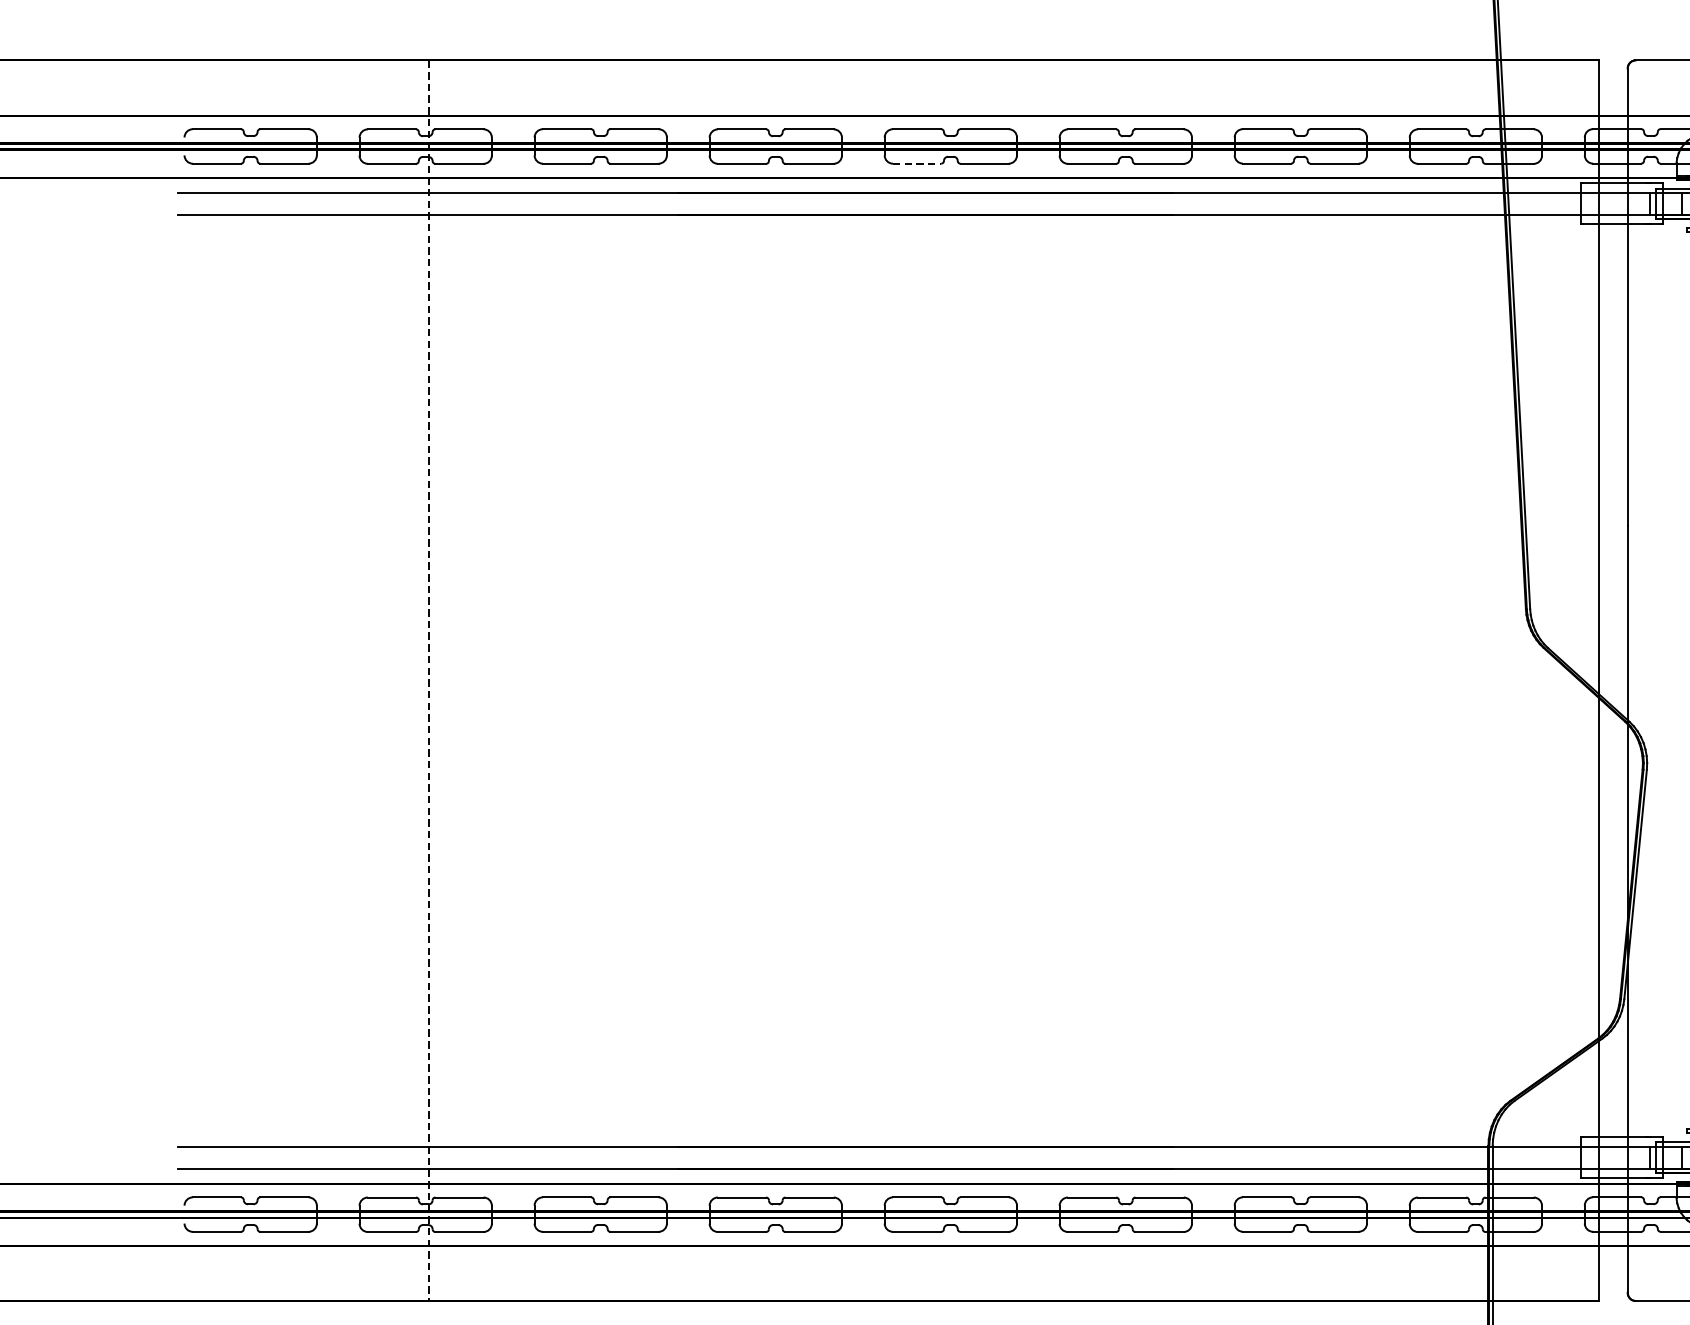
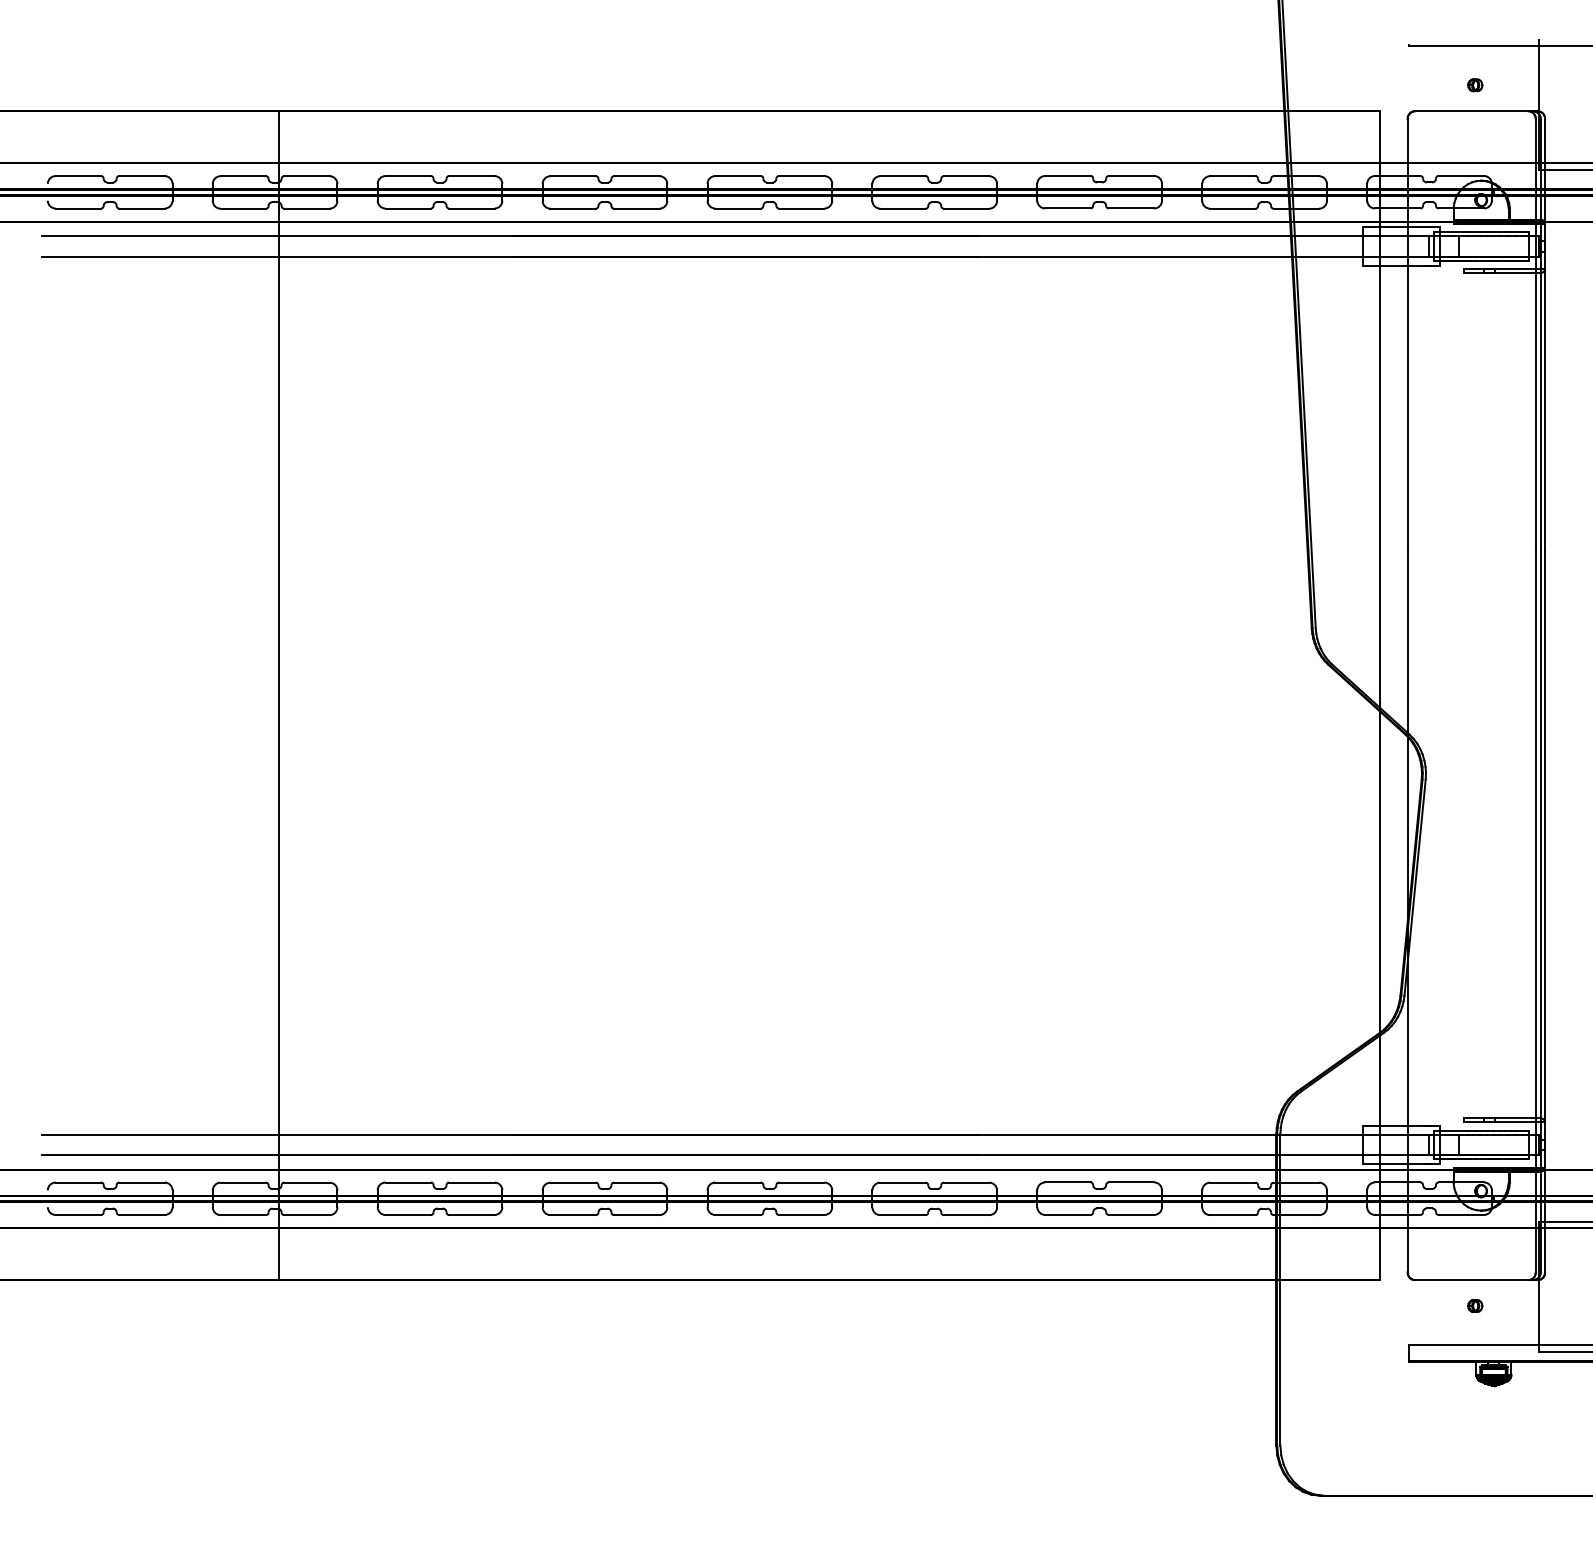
line: (917, 163) -> (738, 208), dashed -> solid
line: (429, 681) -> (278, 696), dashed -> solid

